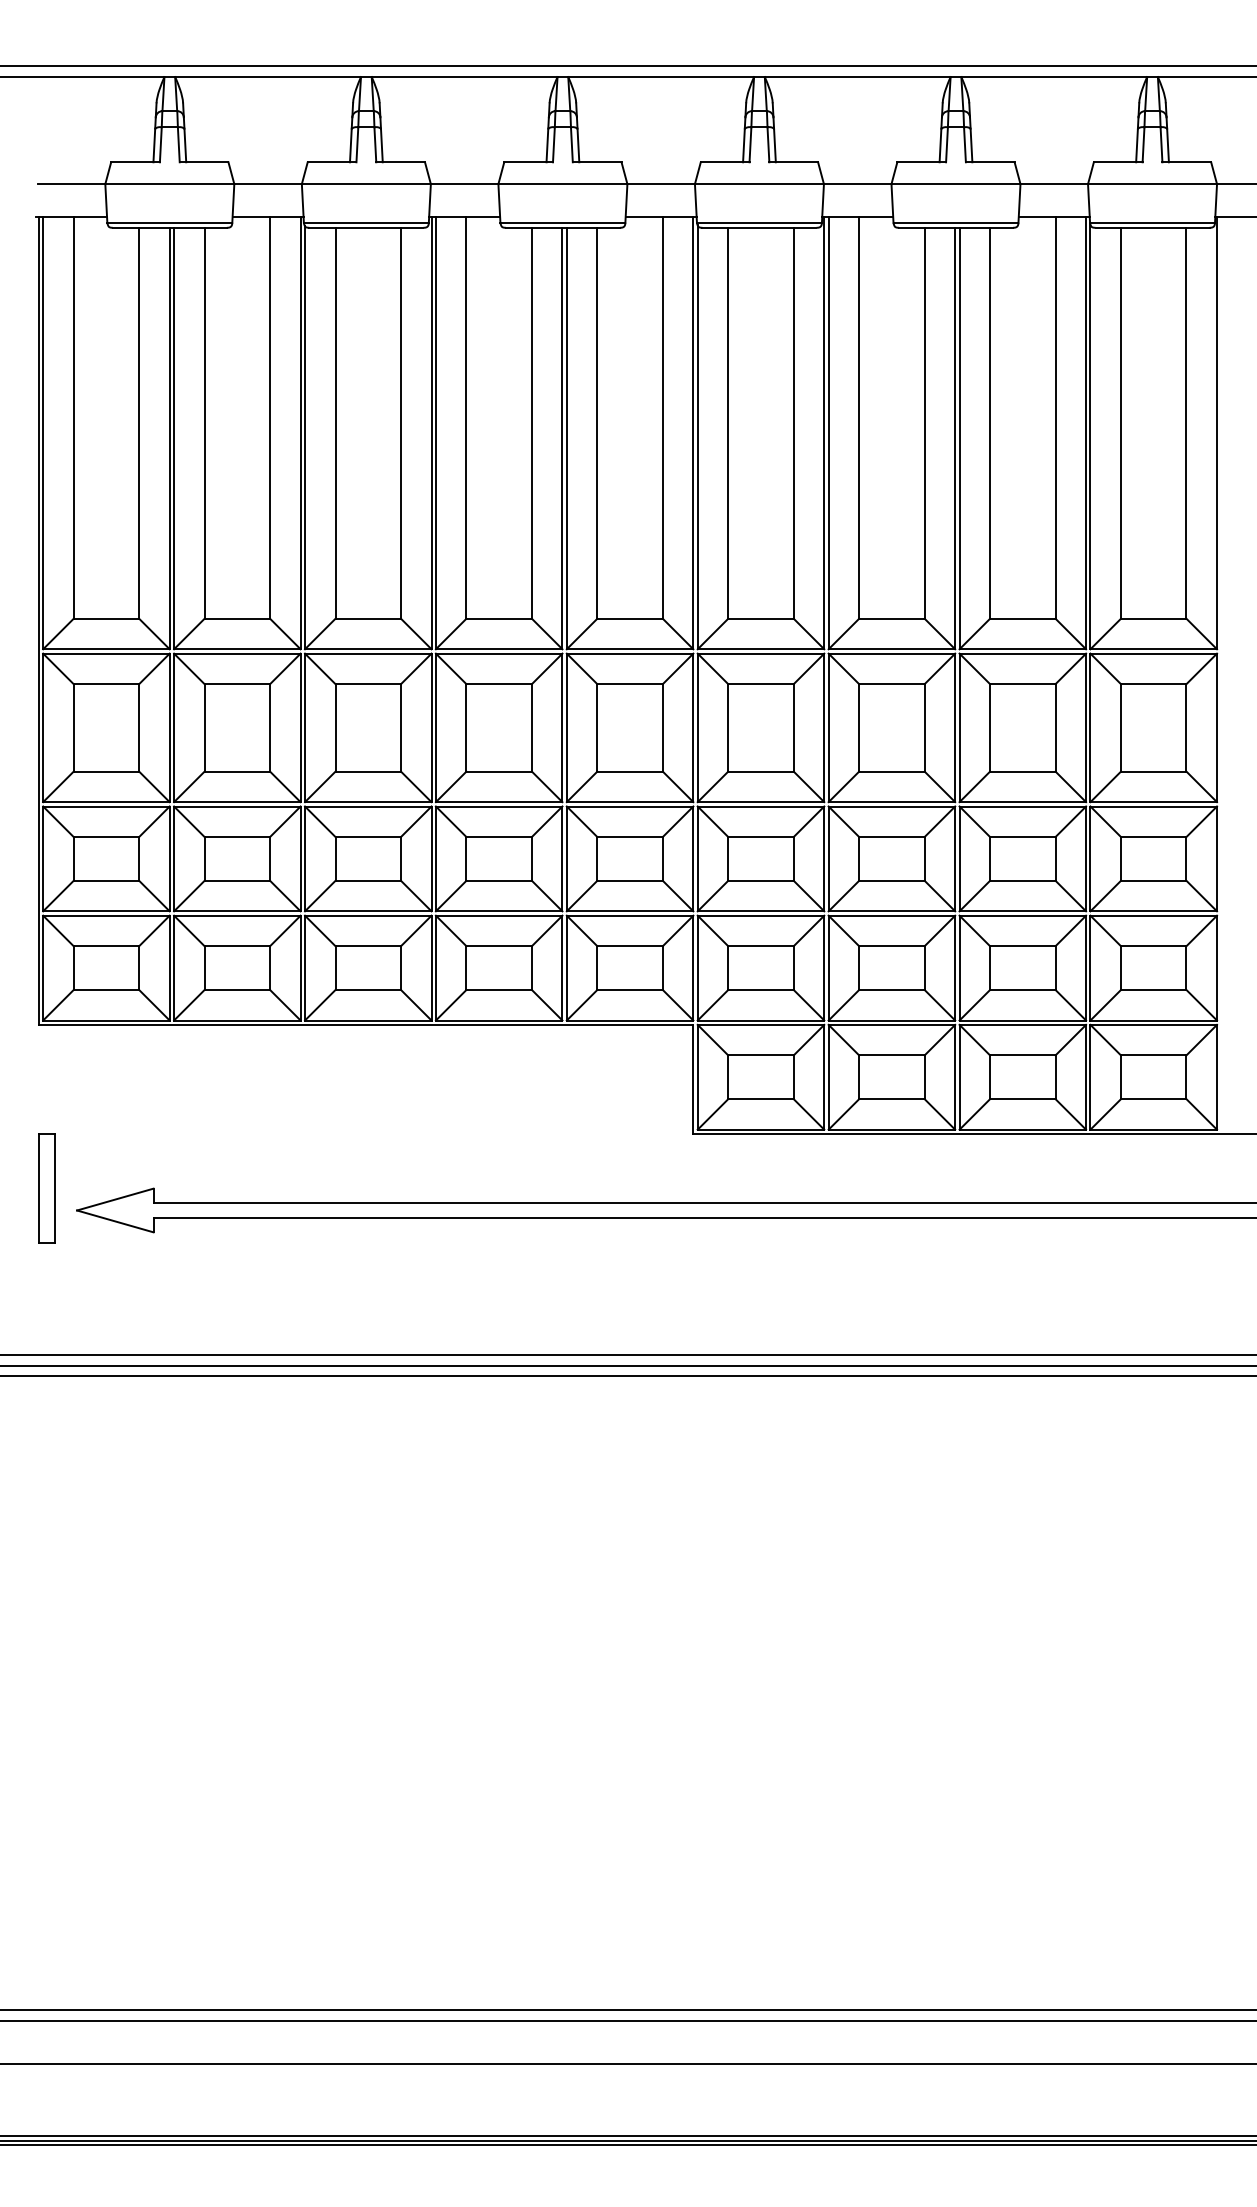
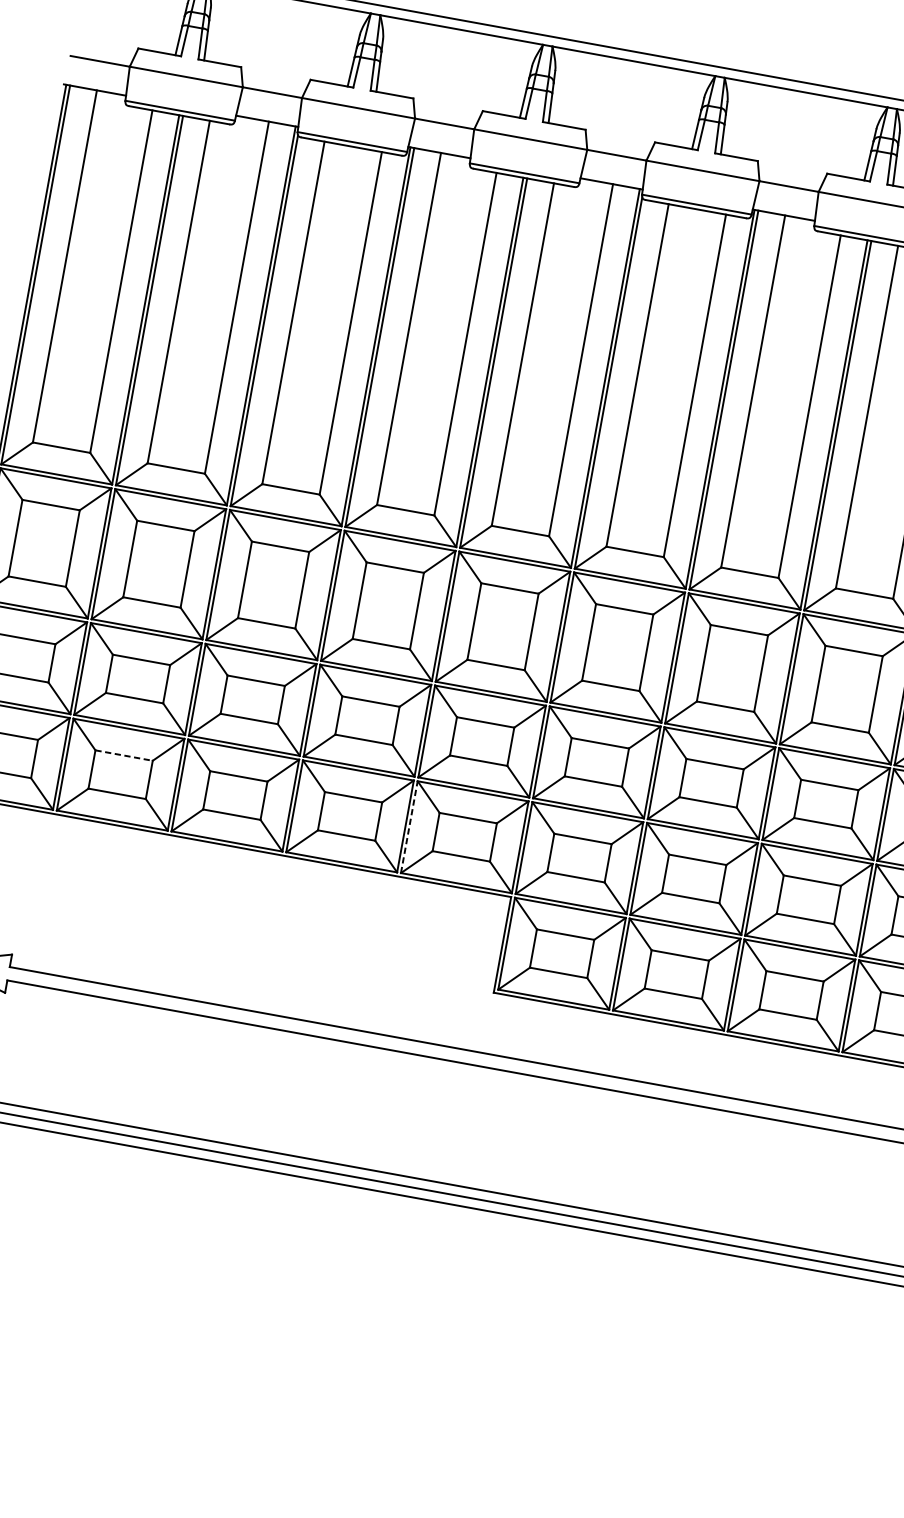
line: (237, 946) -> (124, 755), solid -> dashed
line: (566, 967) -> (409, 826), solid -> dashed

